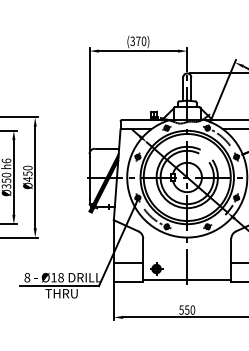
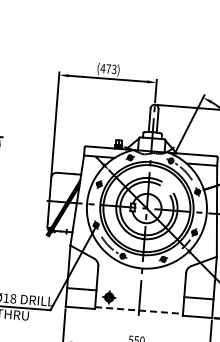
text: (138, 41) -> (108, 69), (370) -> (473)
line: (187, 279) -> (139, 310), solid -> dashed

